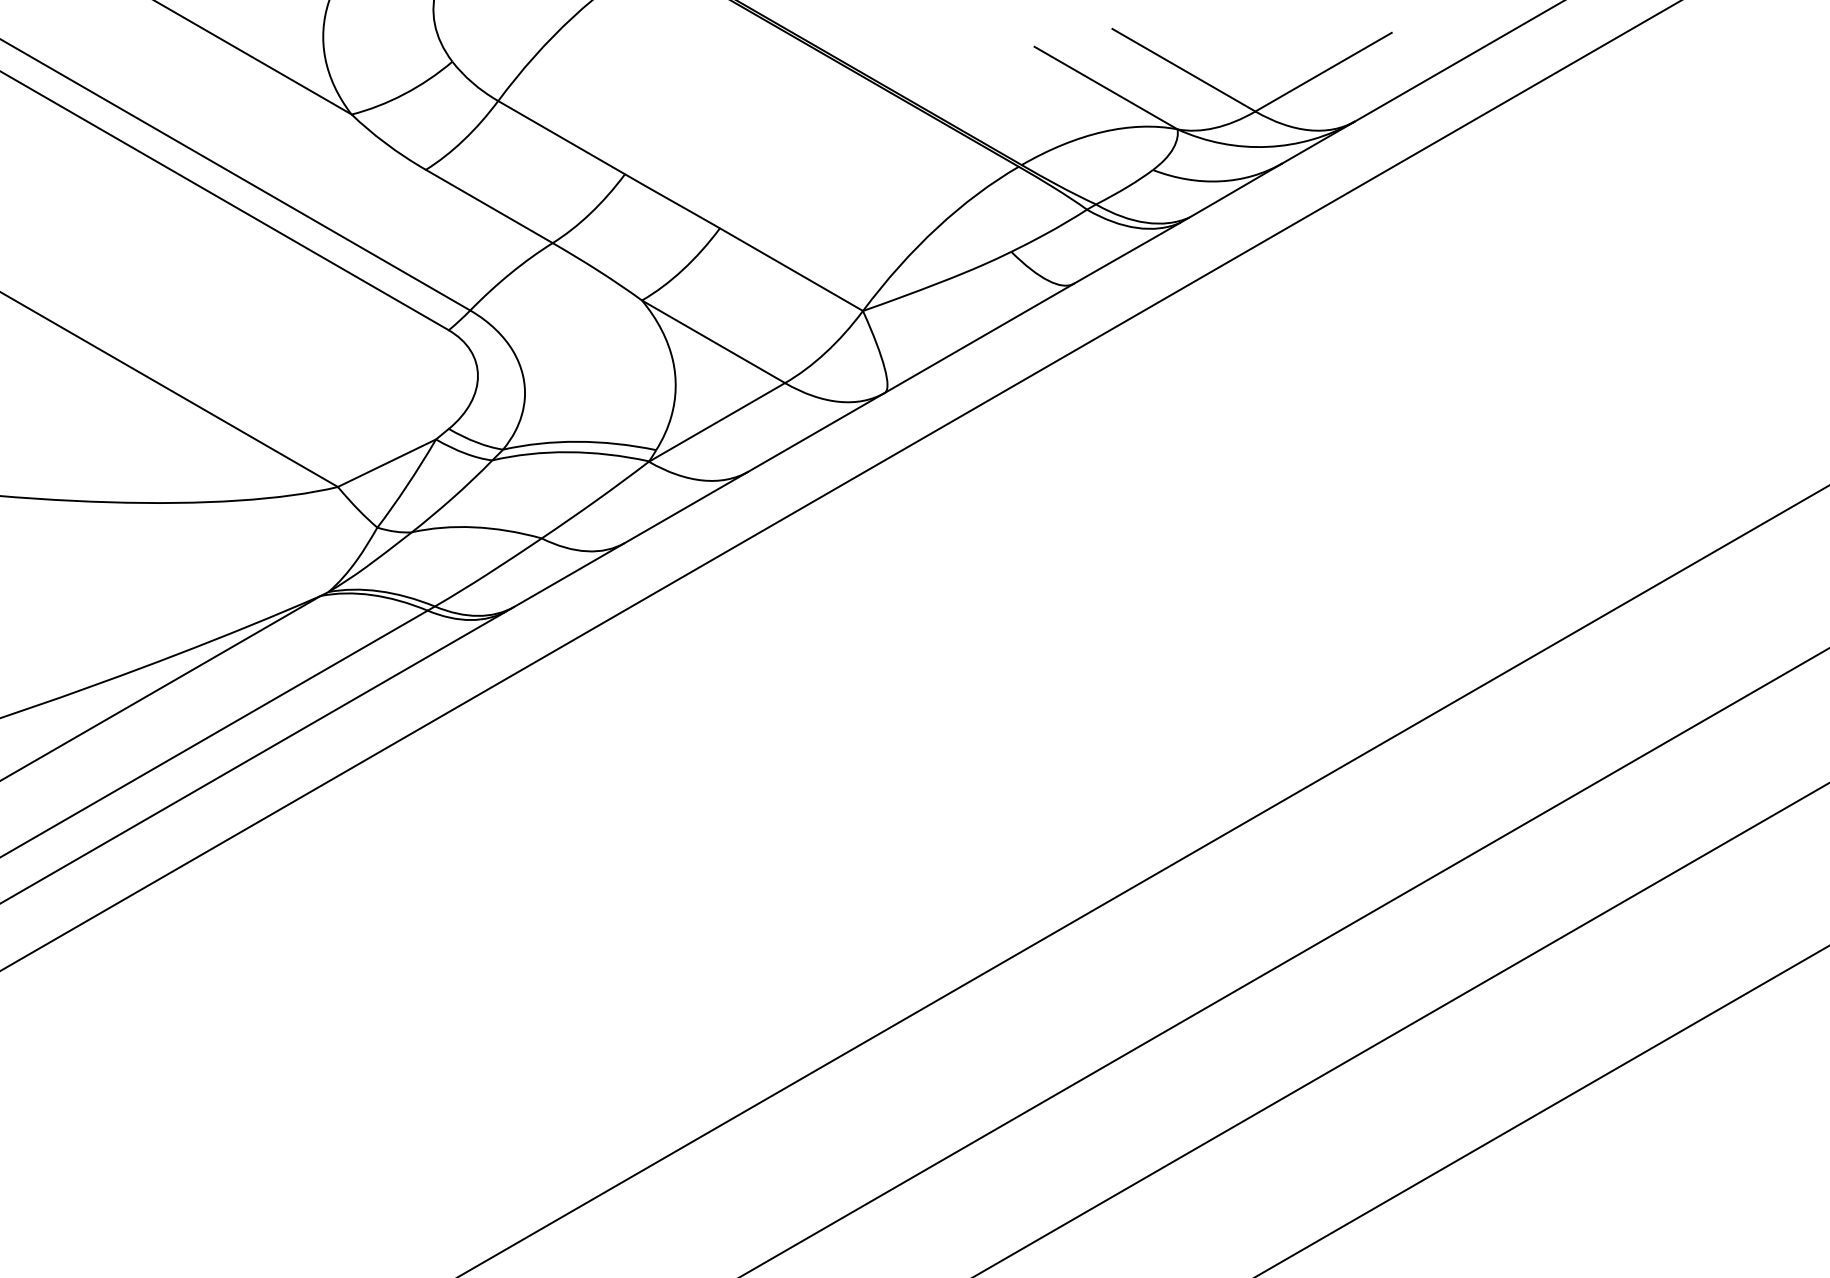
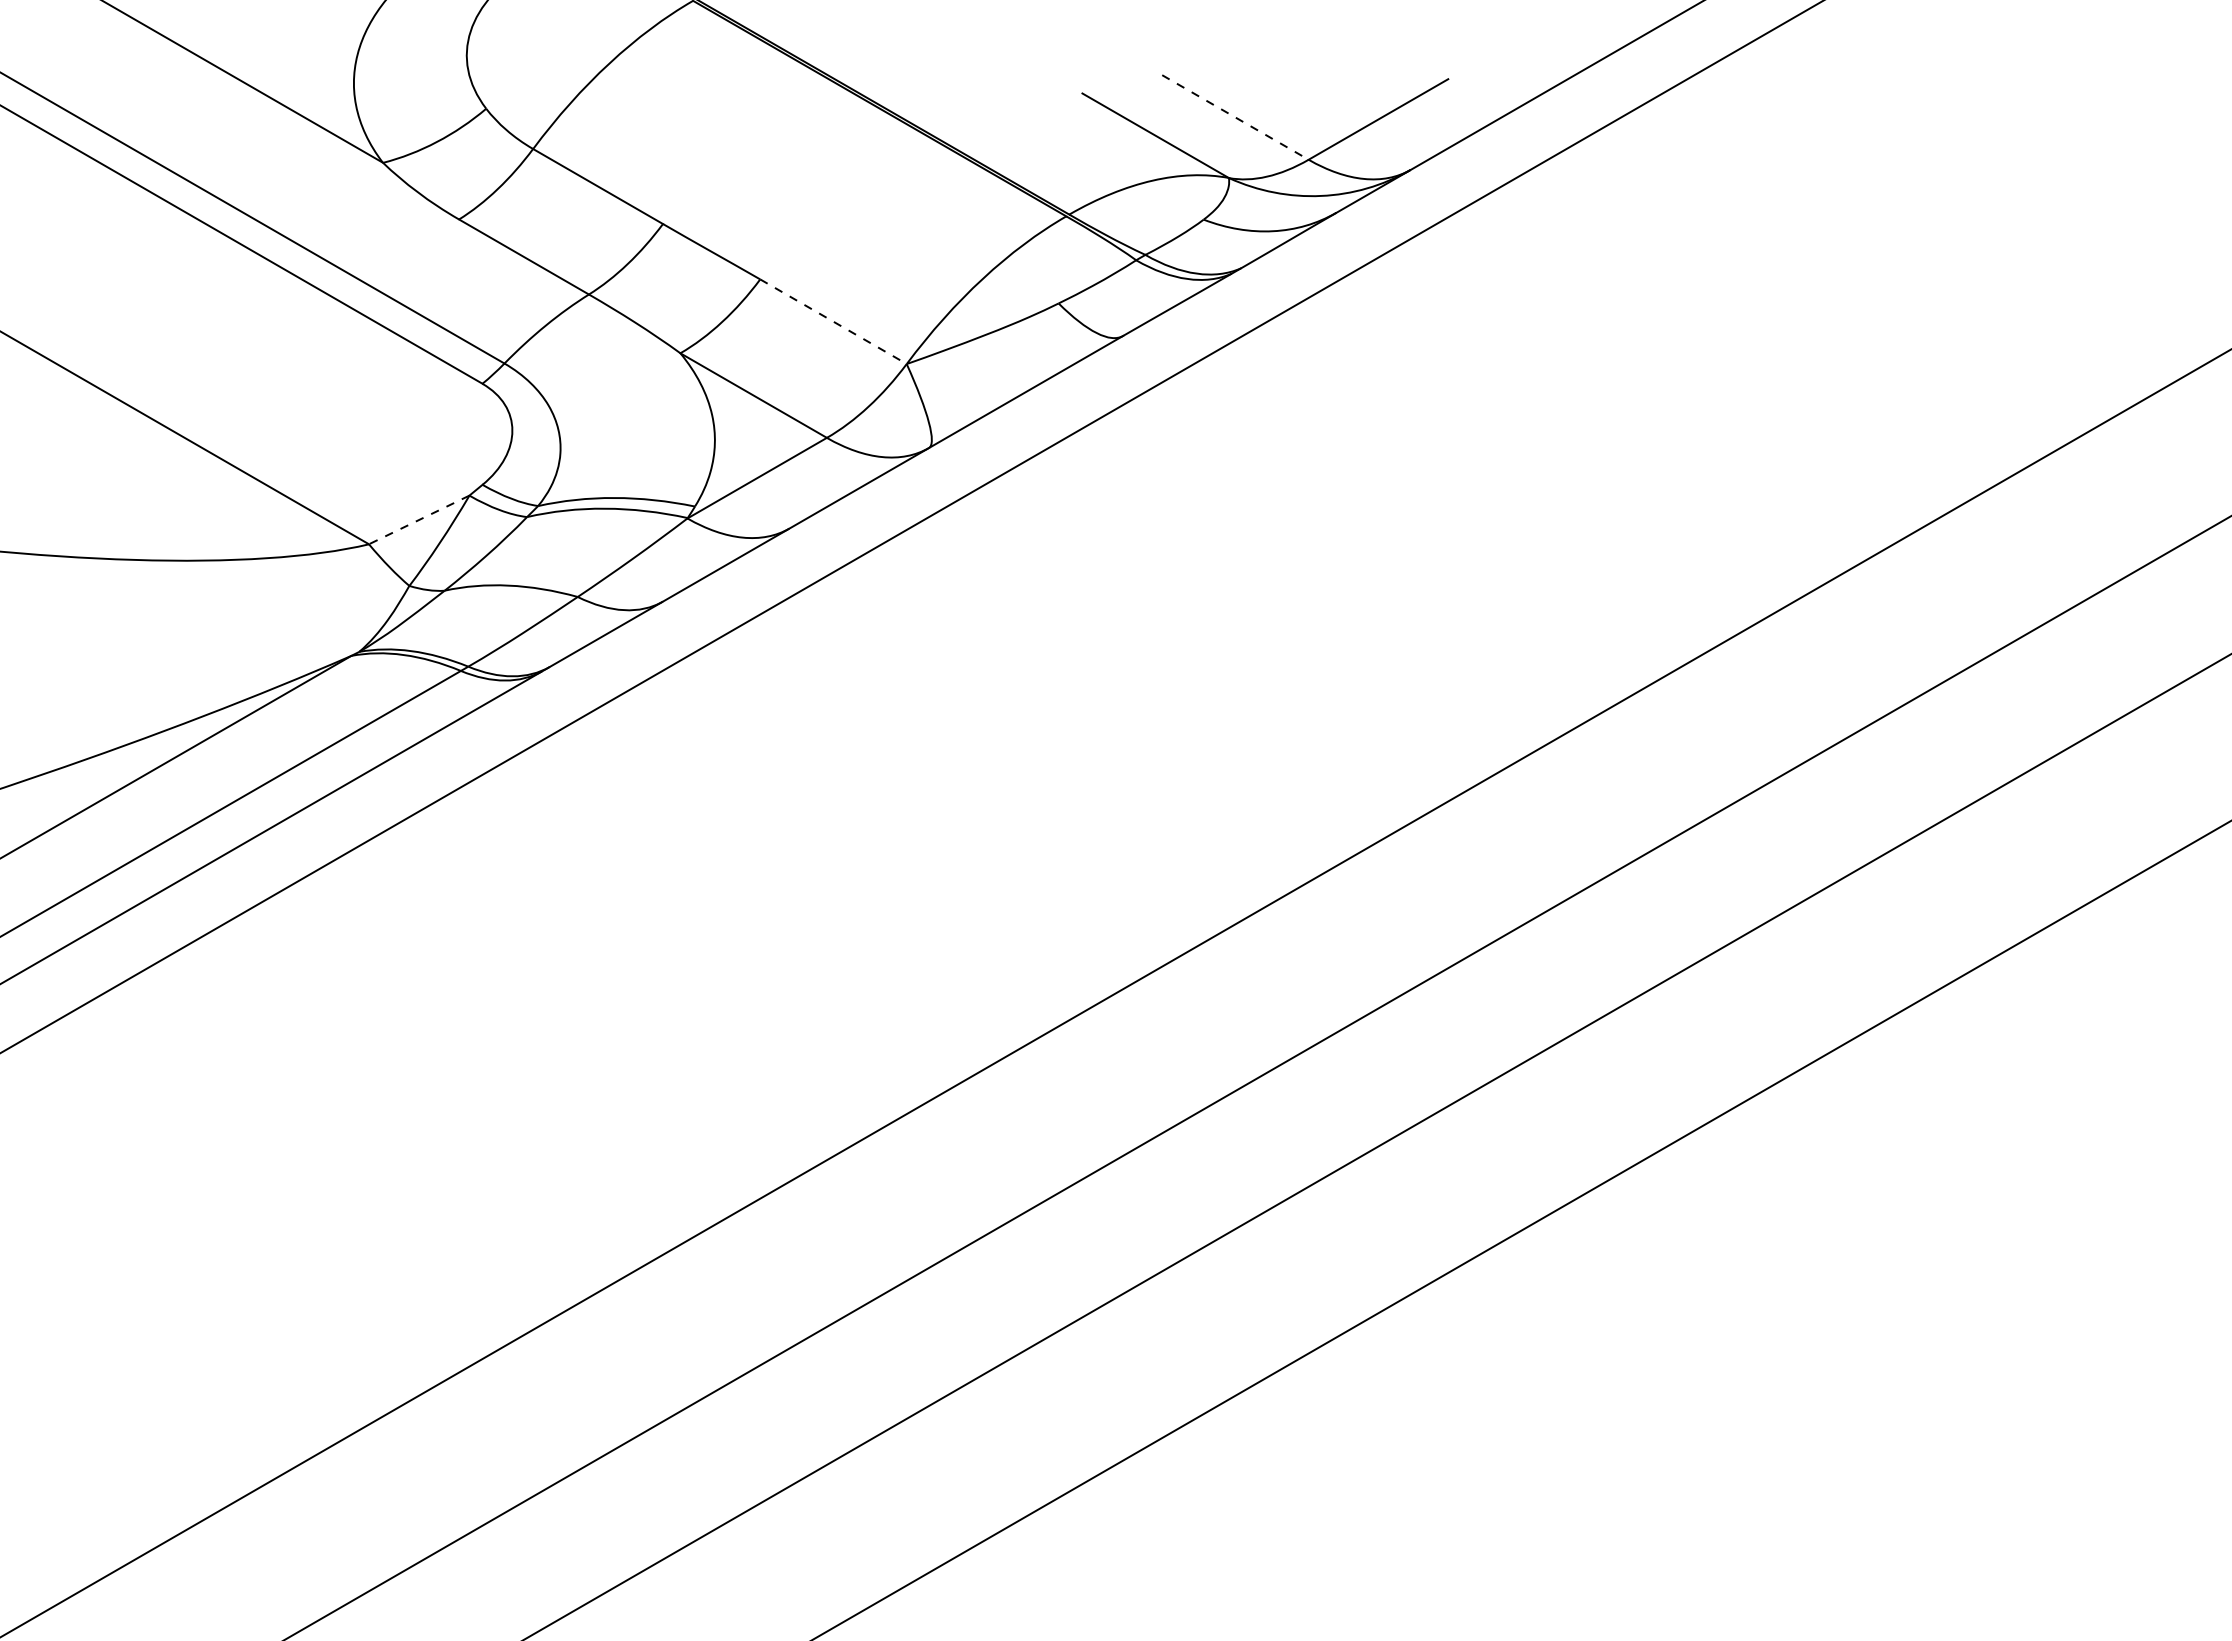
line: (1184, 70) -> (1235, 117), solid -> dashed
line: (791, 269) -> (833, 321), solid -> dashed
line: (387, 462) -> (419, 519), solid -> dashed

